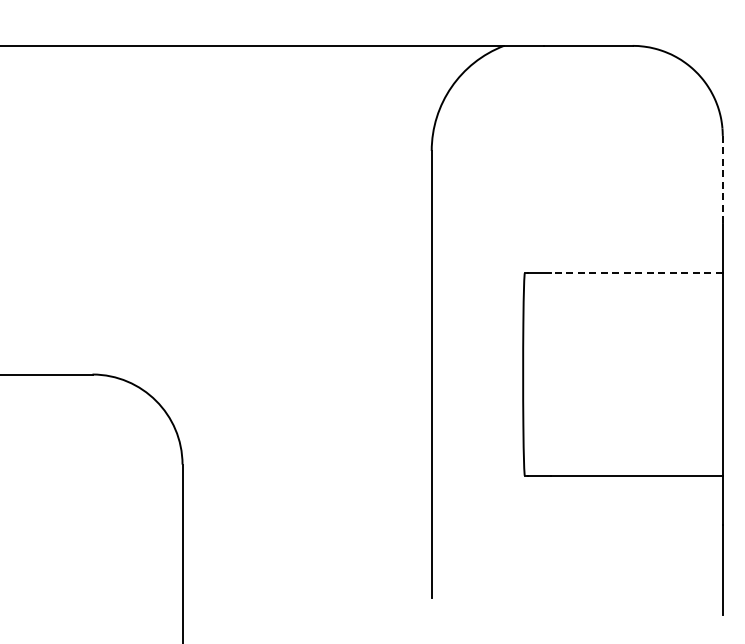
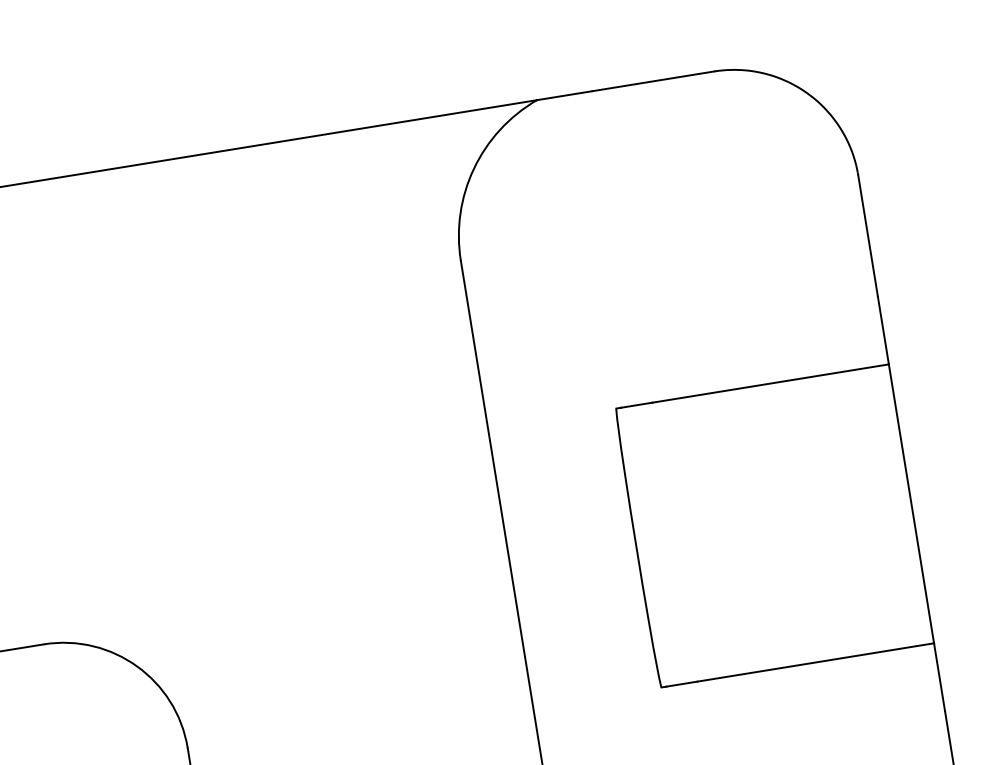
line: (722, 180) -> (867, 236), dashed -> solid
line: (636, 273) -> (770, 384), dashed -> solid

